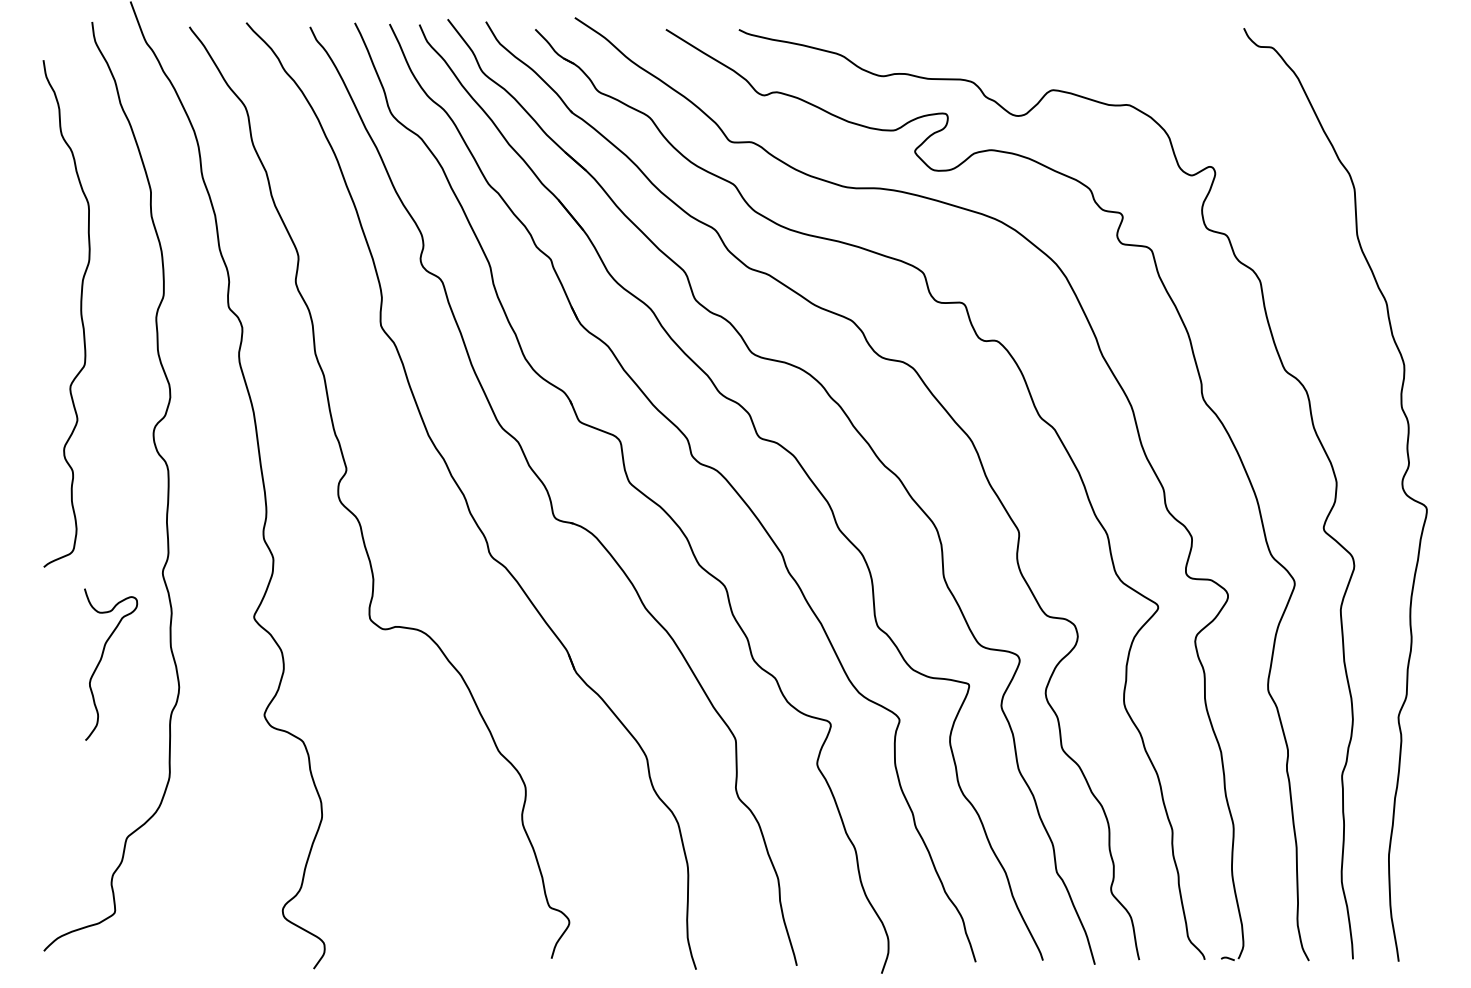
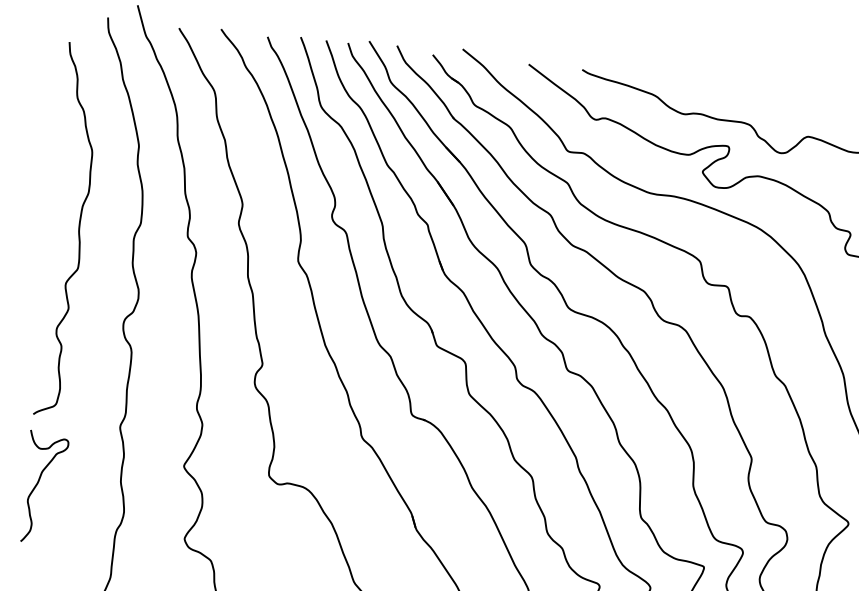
curve: (101, 660) -> (38, 483), moved

